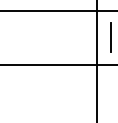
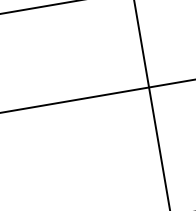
line: (111, 37) -> (167, 34), removed

